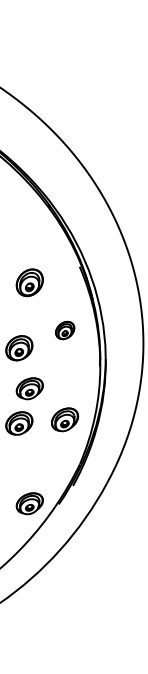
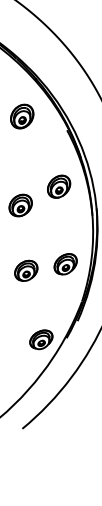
part: (29, 282) -> (21, 116), moved
part: (65, 330) -> (59, 186), size x1.43
part: (29, 388) -> (32, 239), removed

